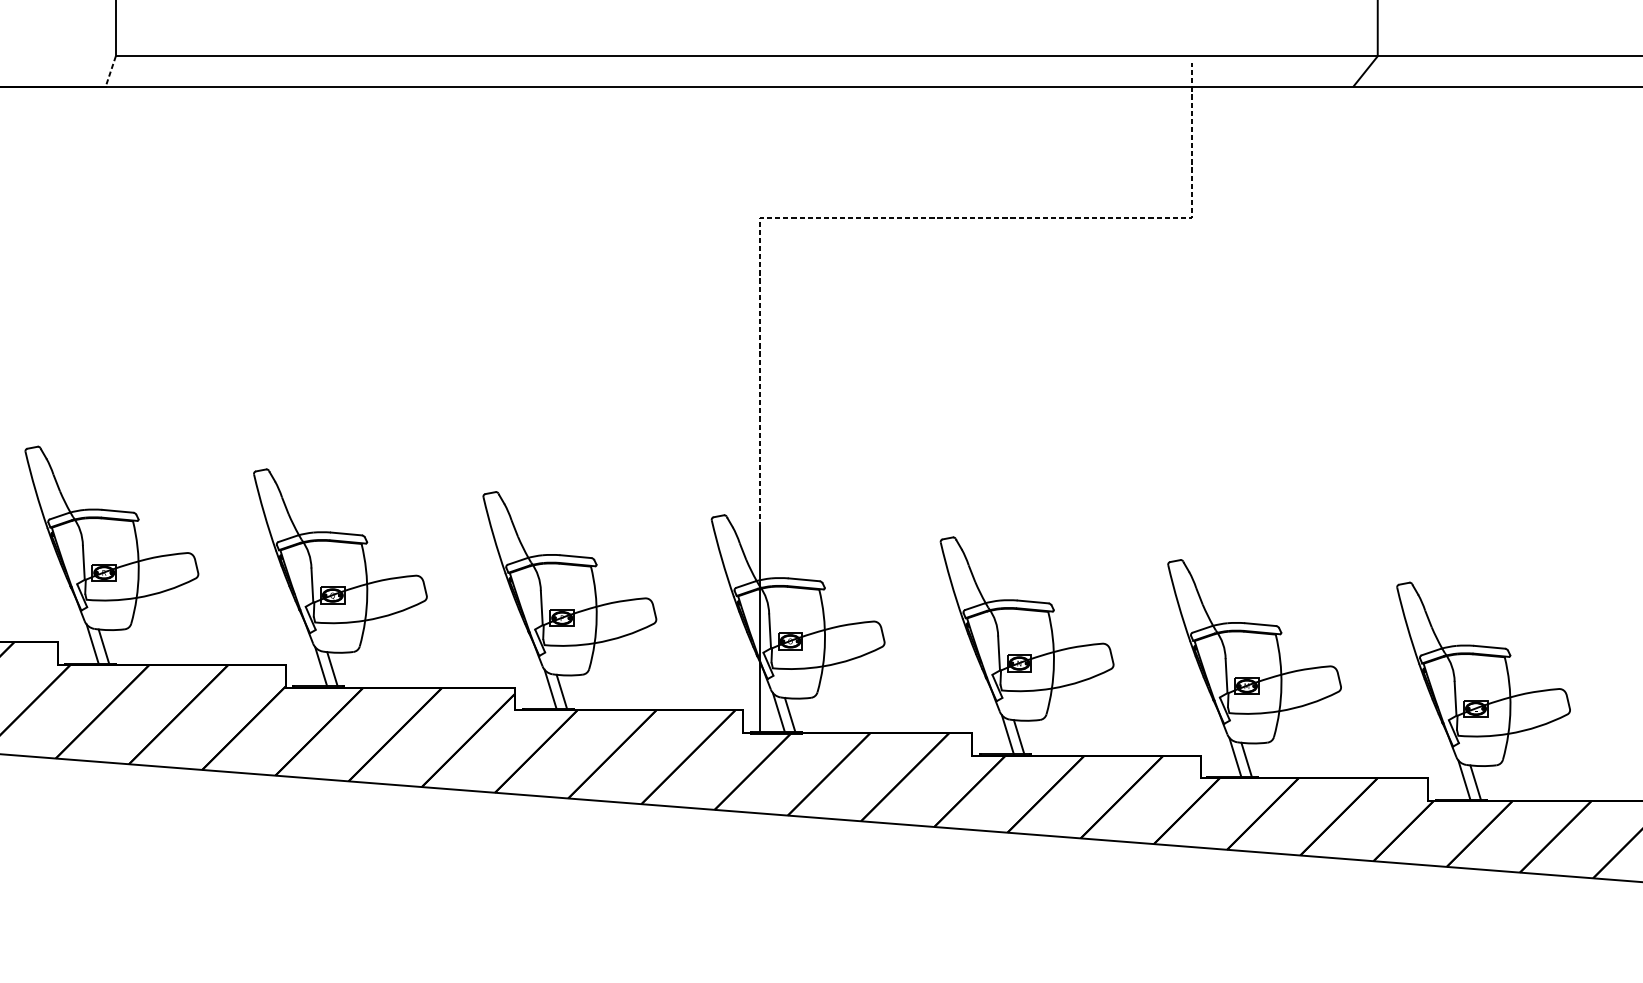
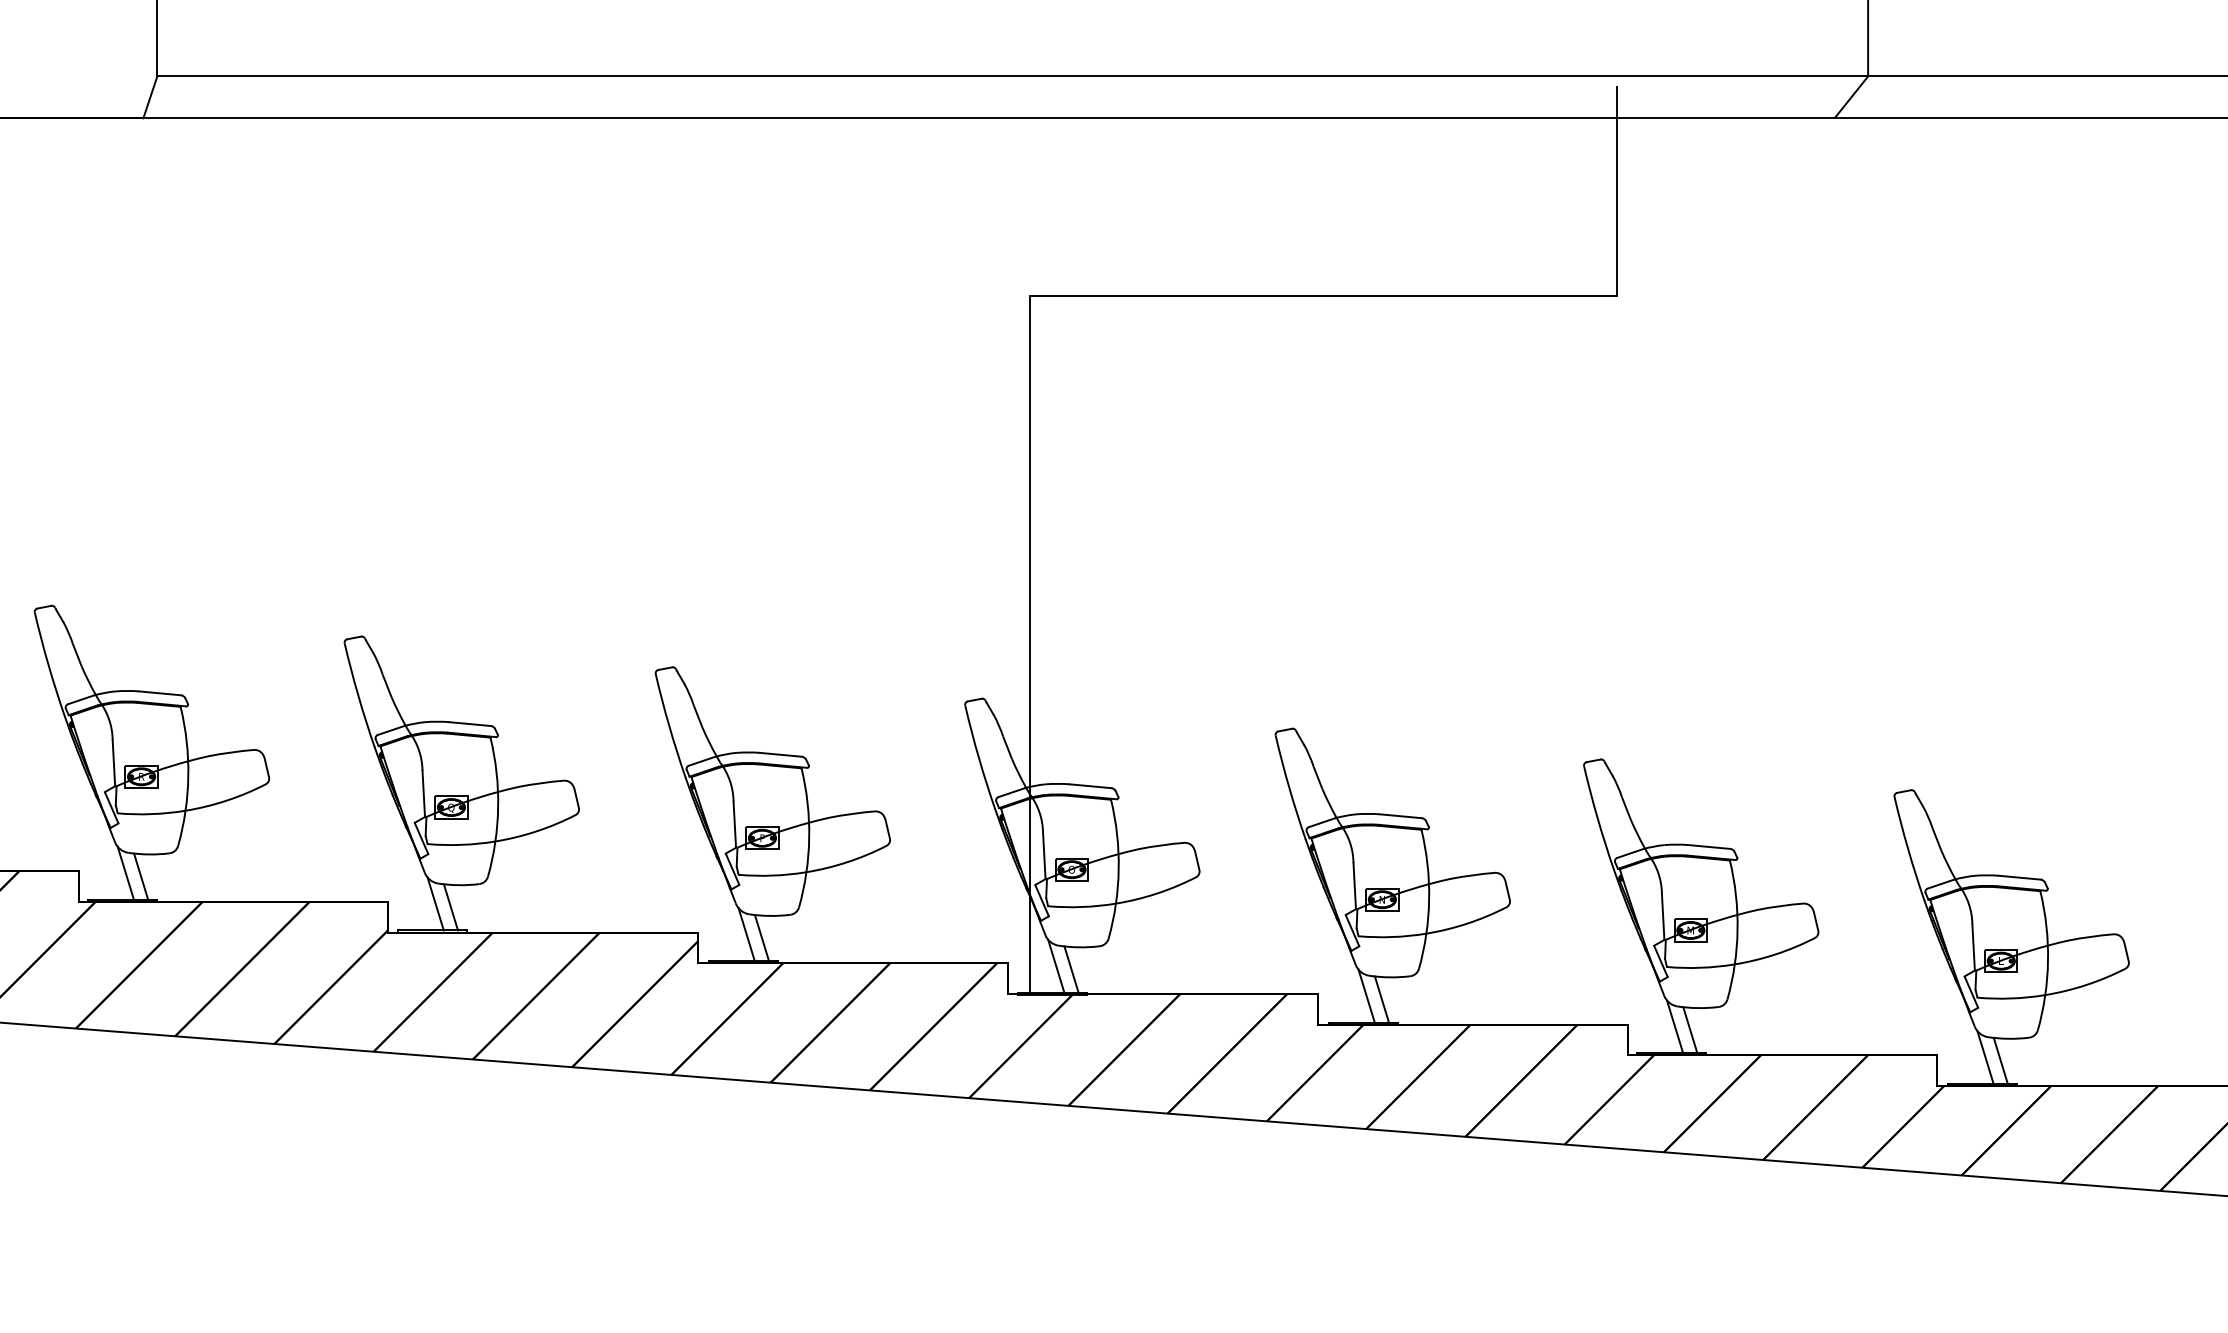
line: (110, 71) -> (150, 97), dashed -> solid
line: (899, 217) -> (1219, 295), dashed -> solid

